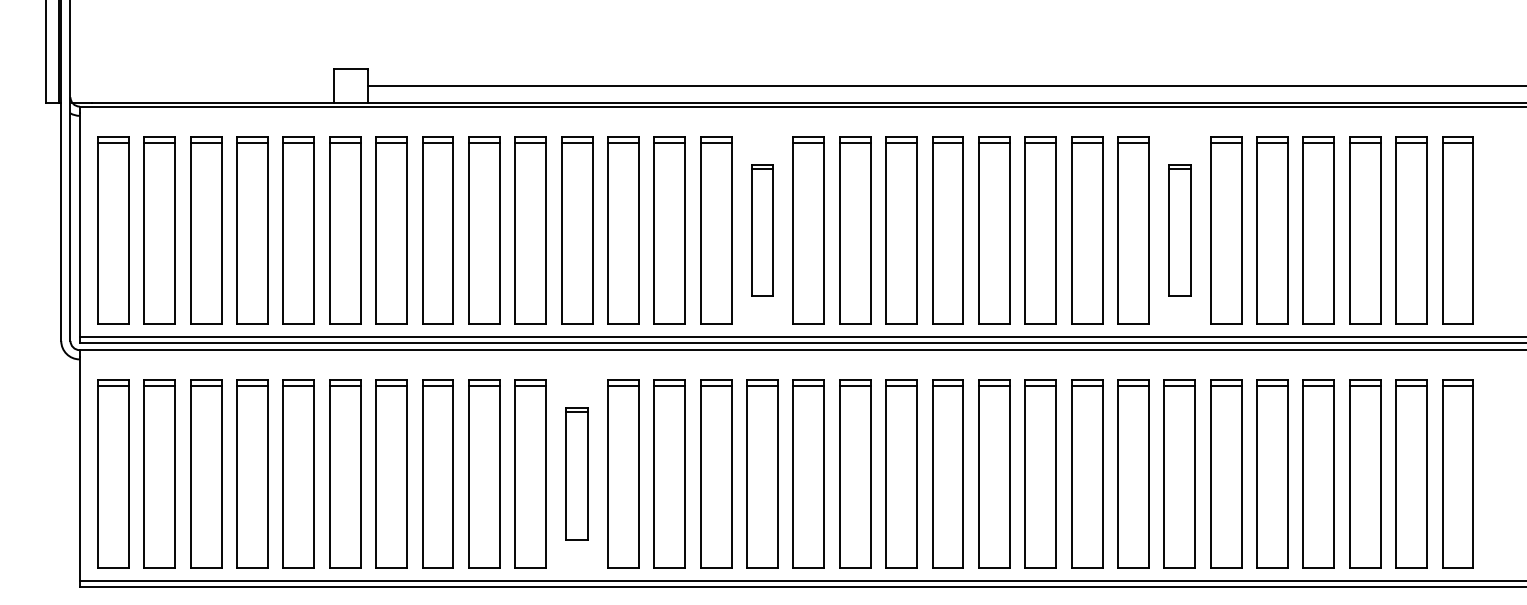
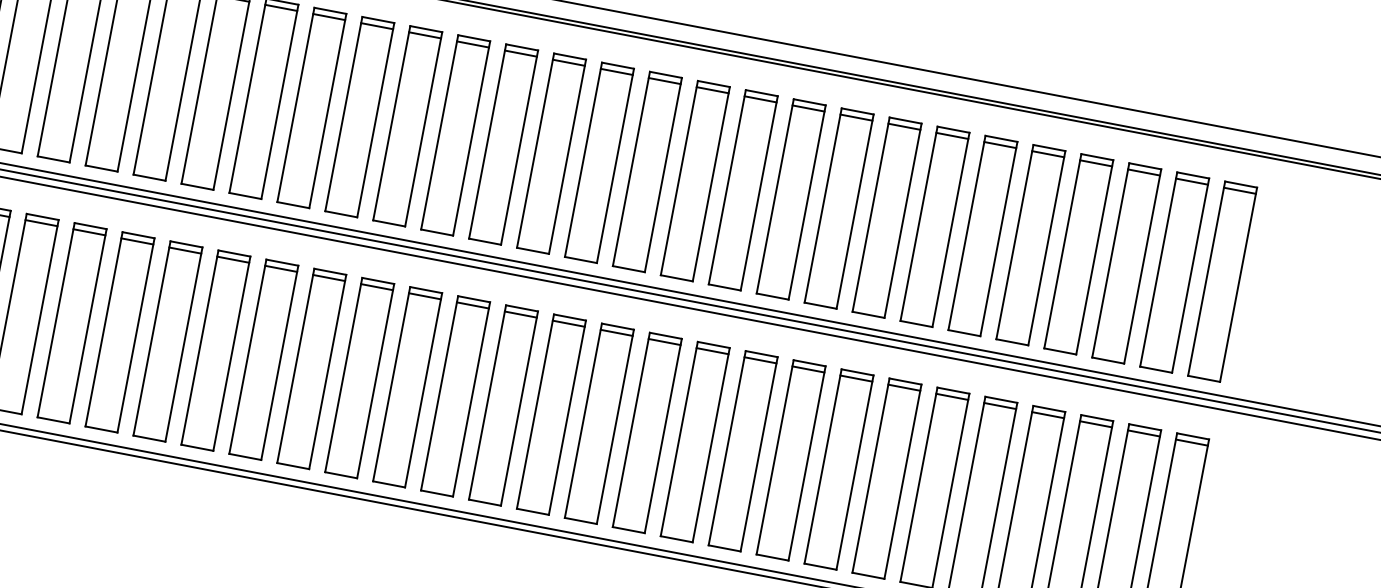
part: (762, 230) -> (503, 144), size x1.43
part: (1179, 230) -> (934, 226), size x1.43
part: (577, 473) -> (264, 359), size x1.43

